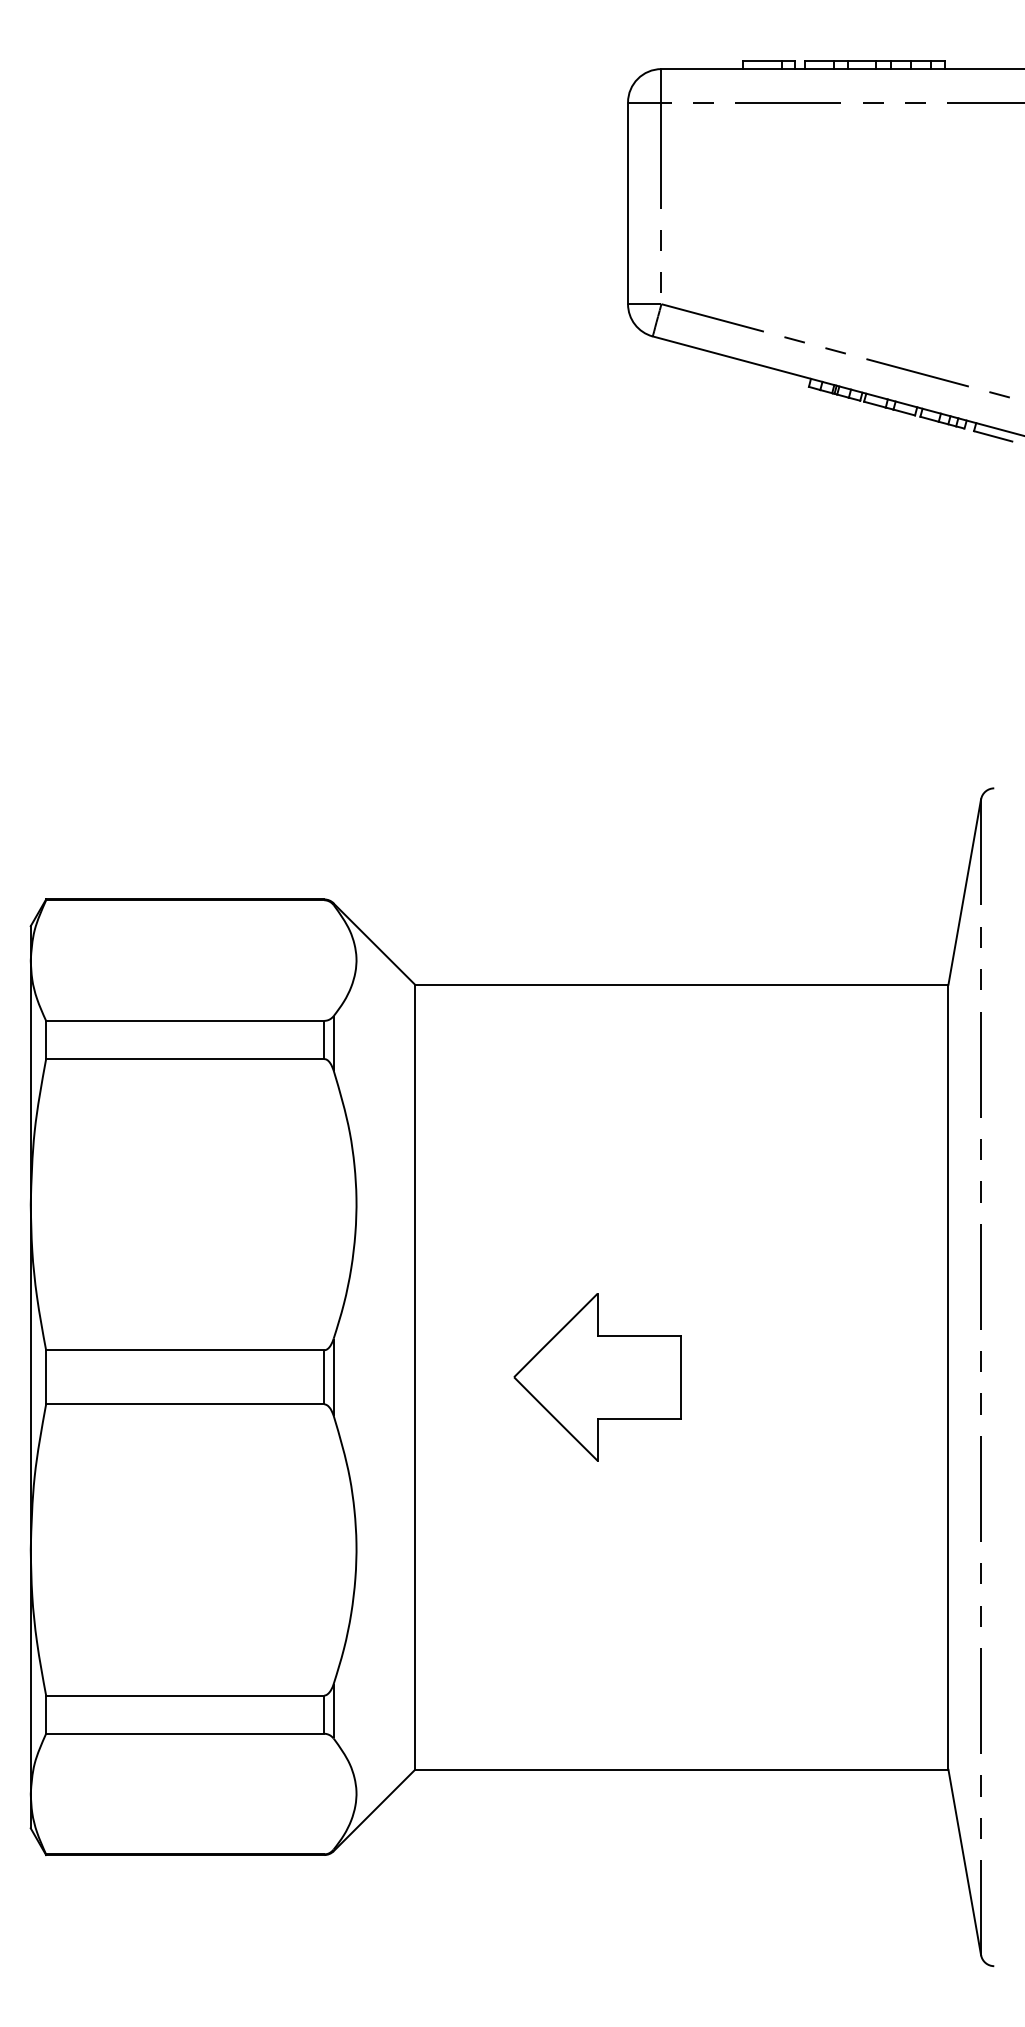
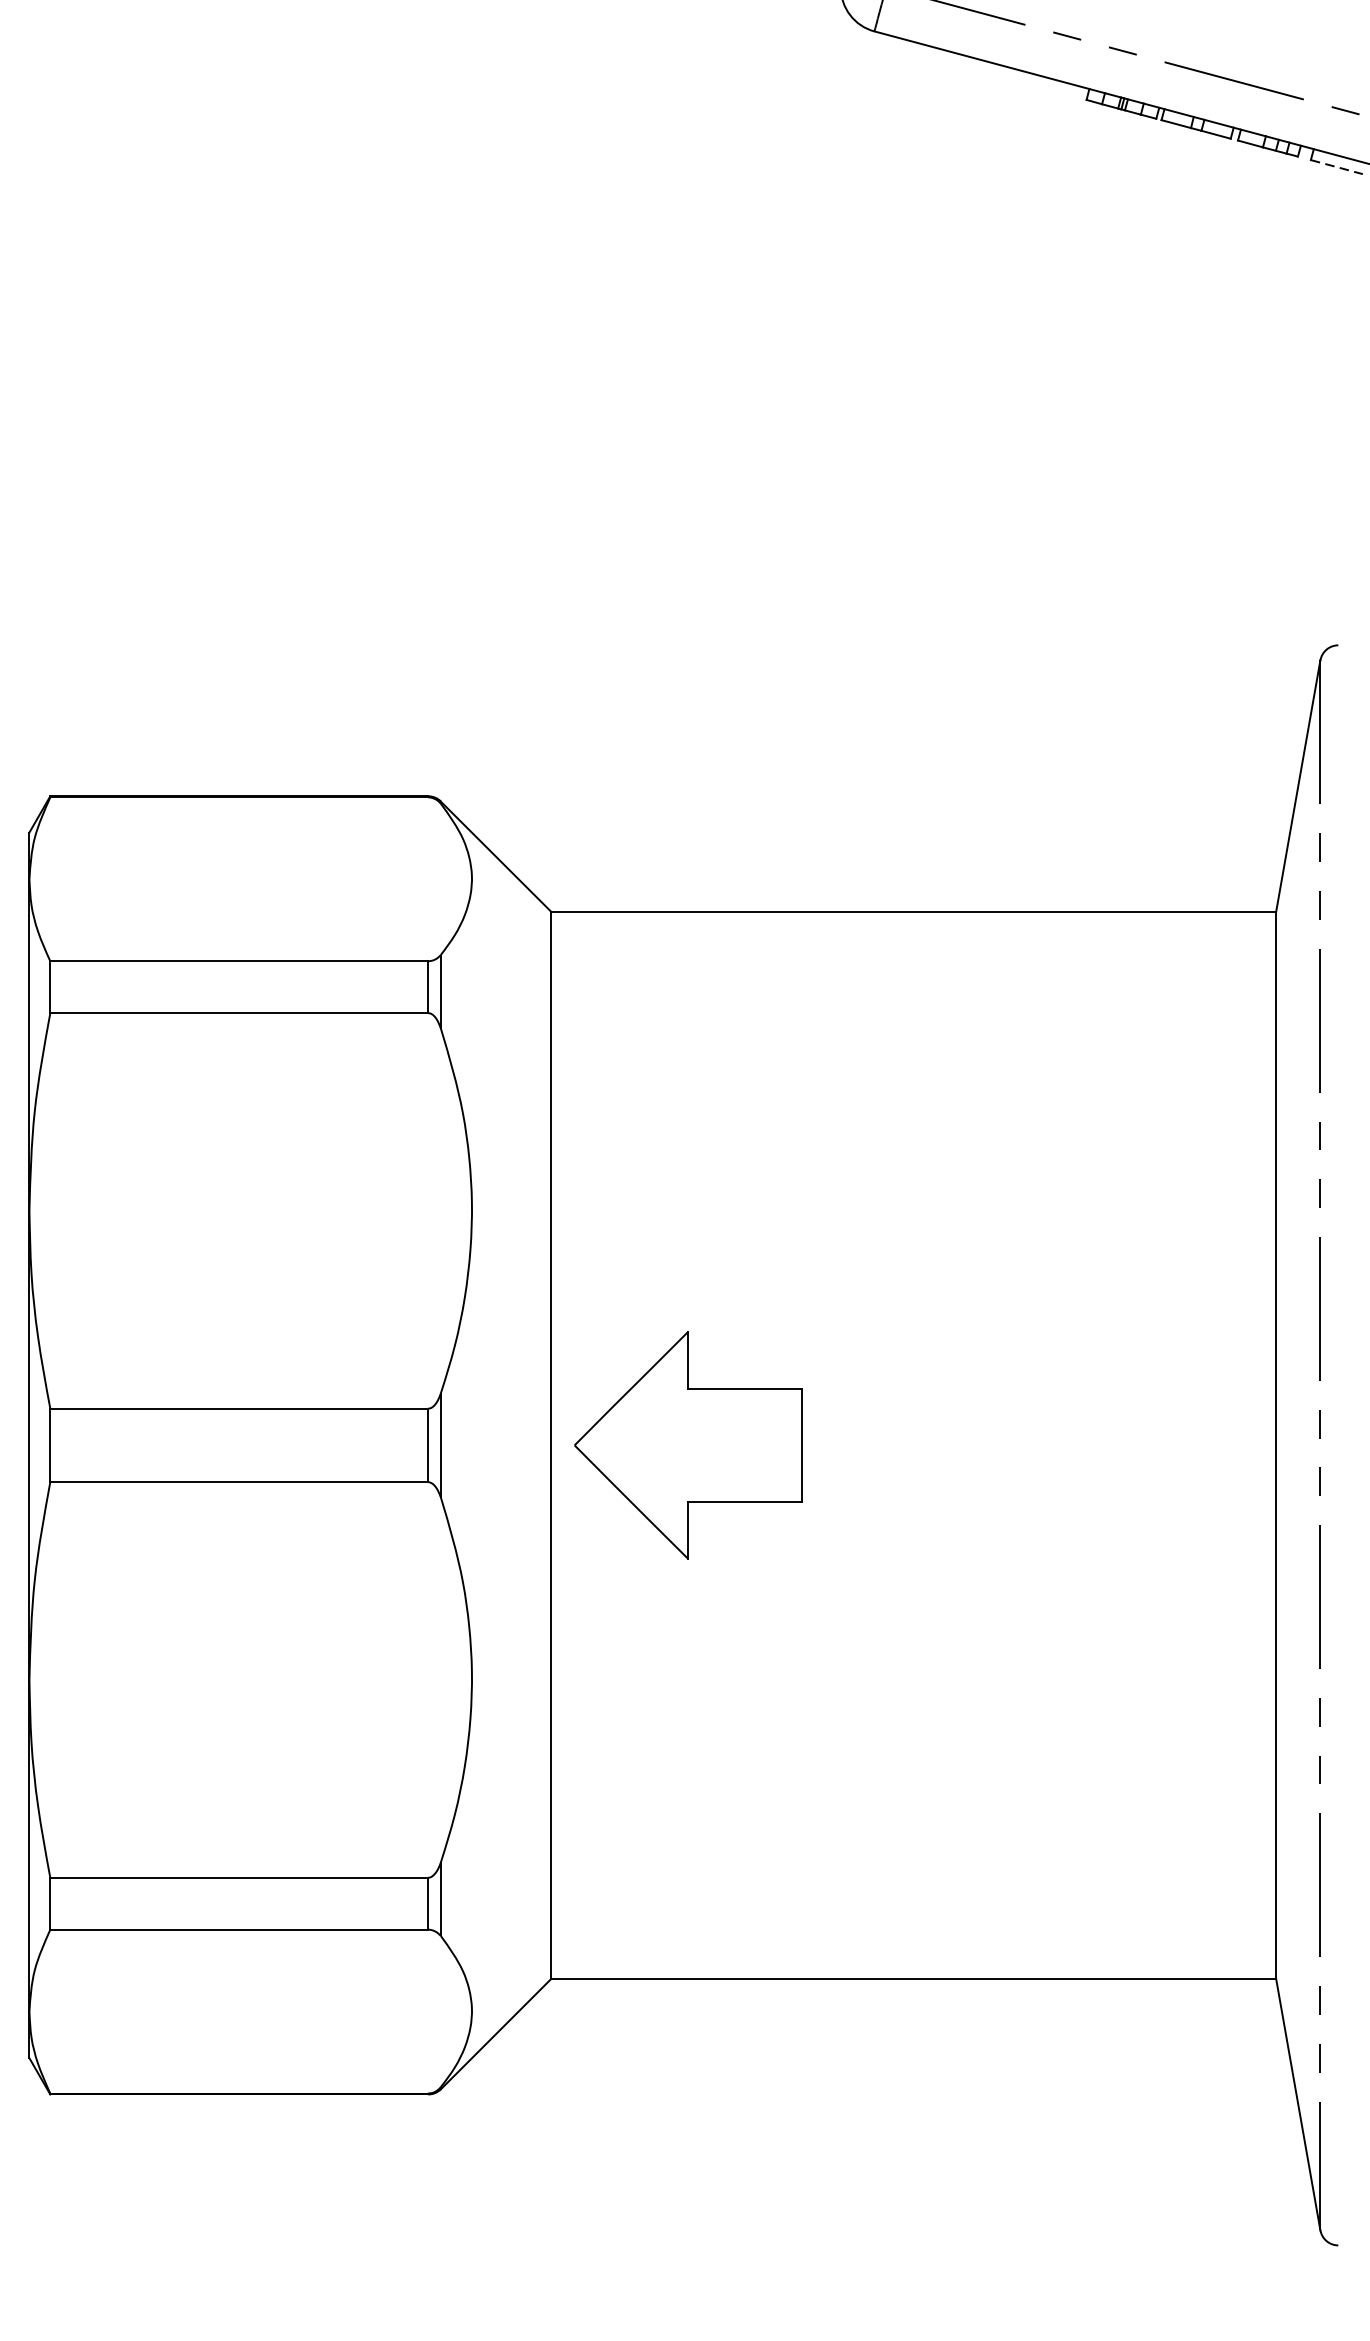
line: (993, 436) -> (1337, 167), solid -> dashed
part: (597, 1377) -> (687, 1445), moved

